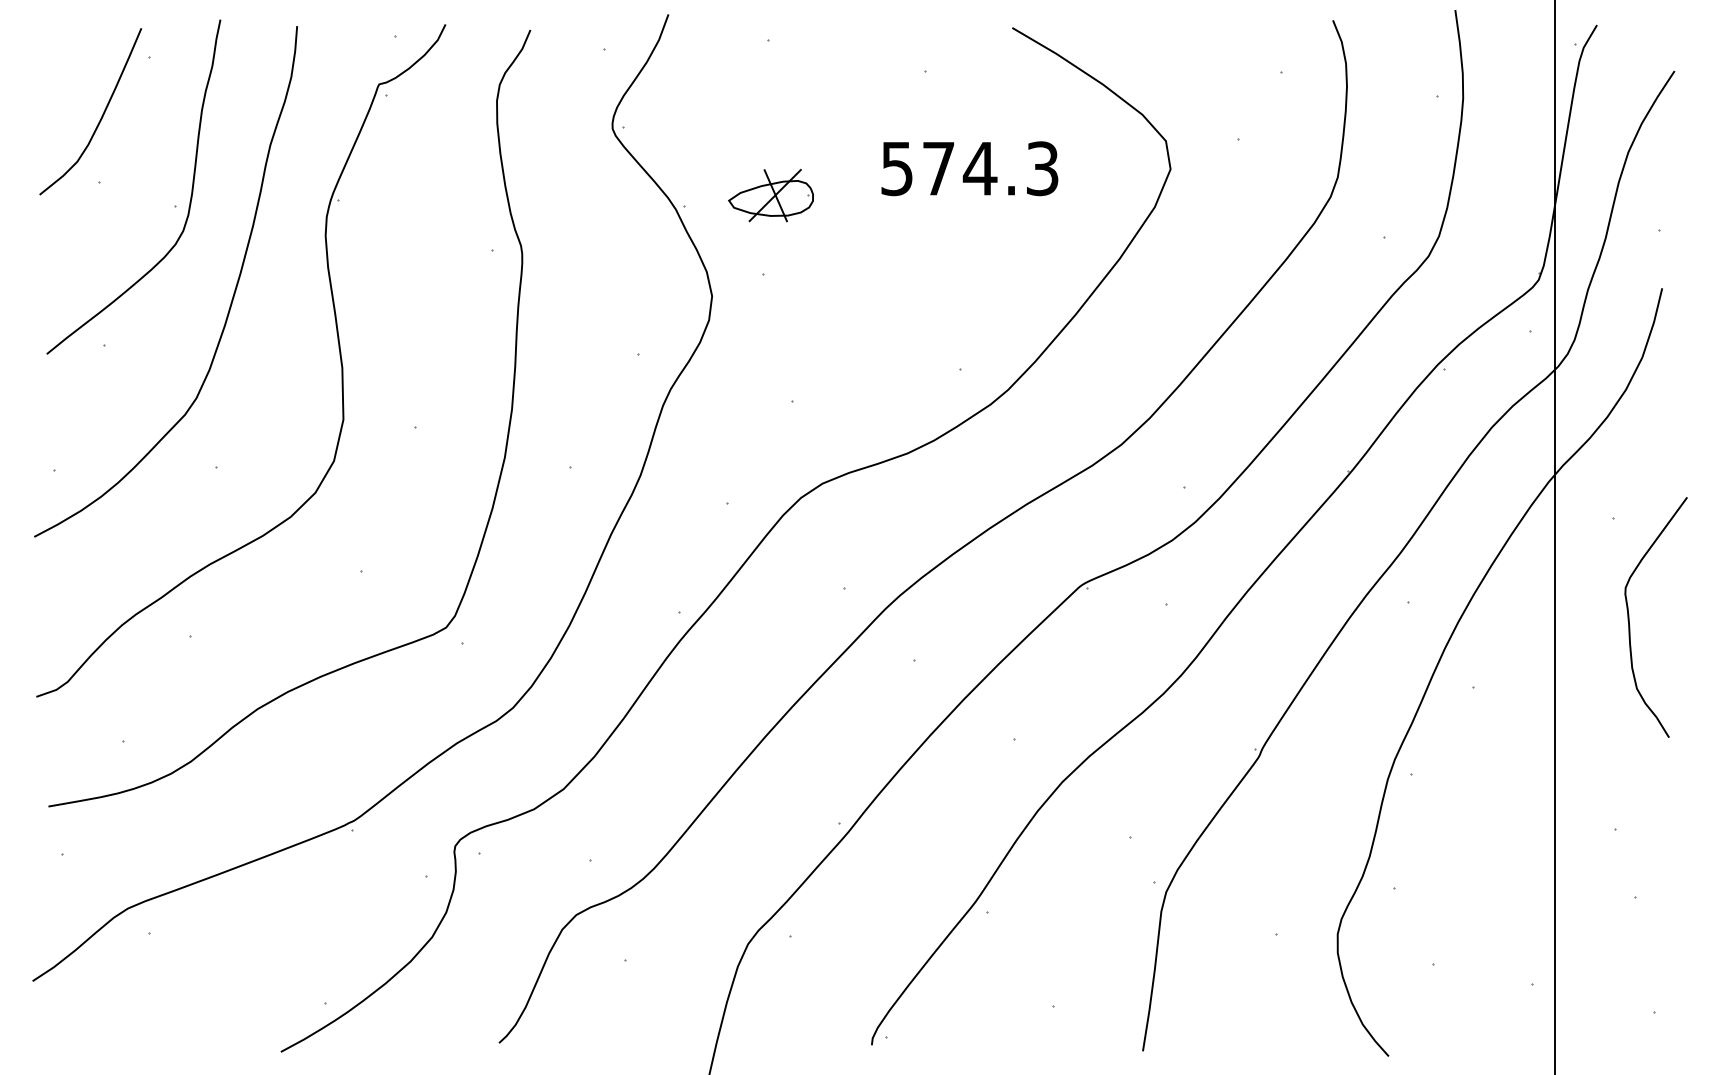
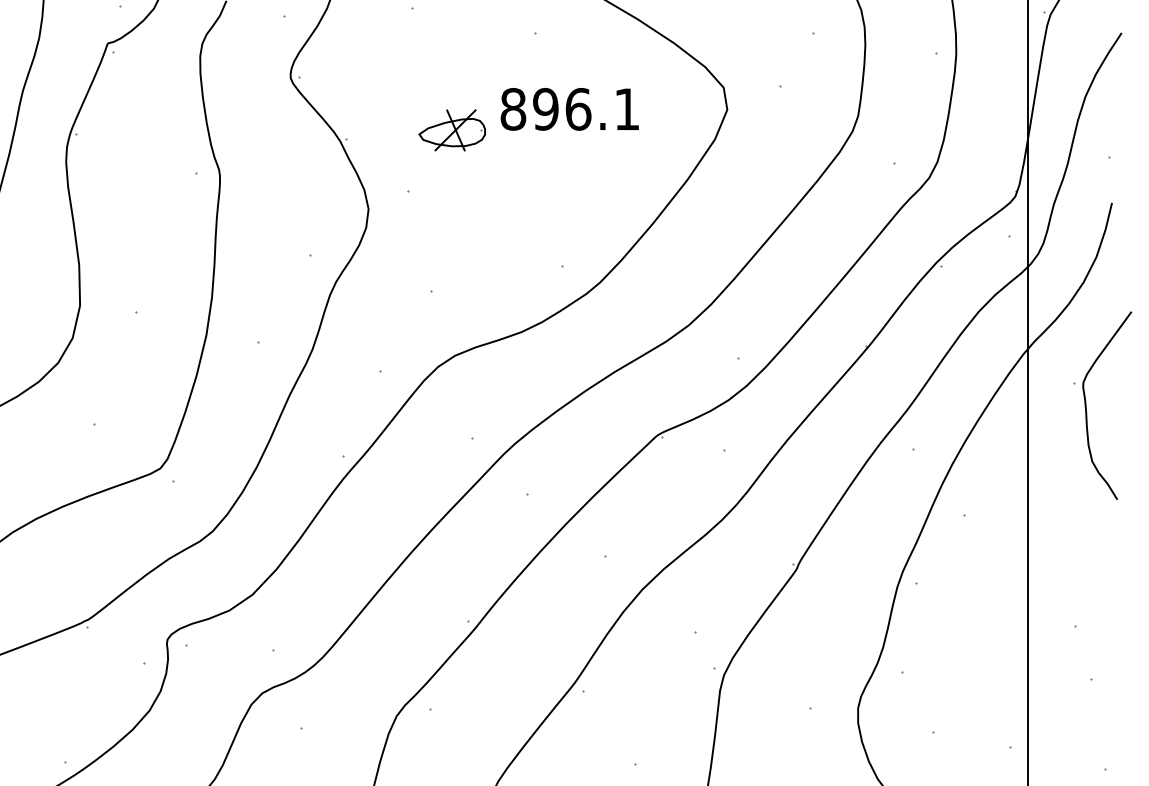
text: (969, 168) -> (569, 109), 574.3 -> 896.1
part: (770, 195) -> (451, 130), moved
curve: (1629, 617) -> (1086, 405), moved

